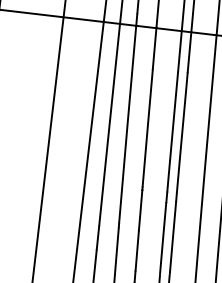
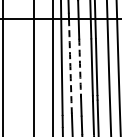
arc: (127, 124) -> (70, 66), solid -> dashed
arc: (148, 127) -> (80, 66), solid -> dashed

